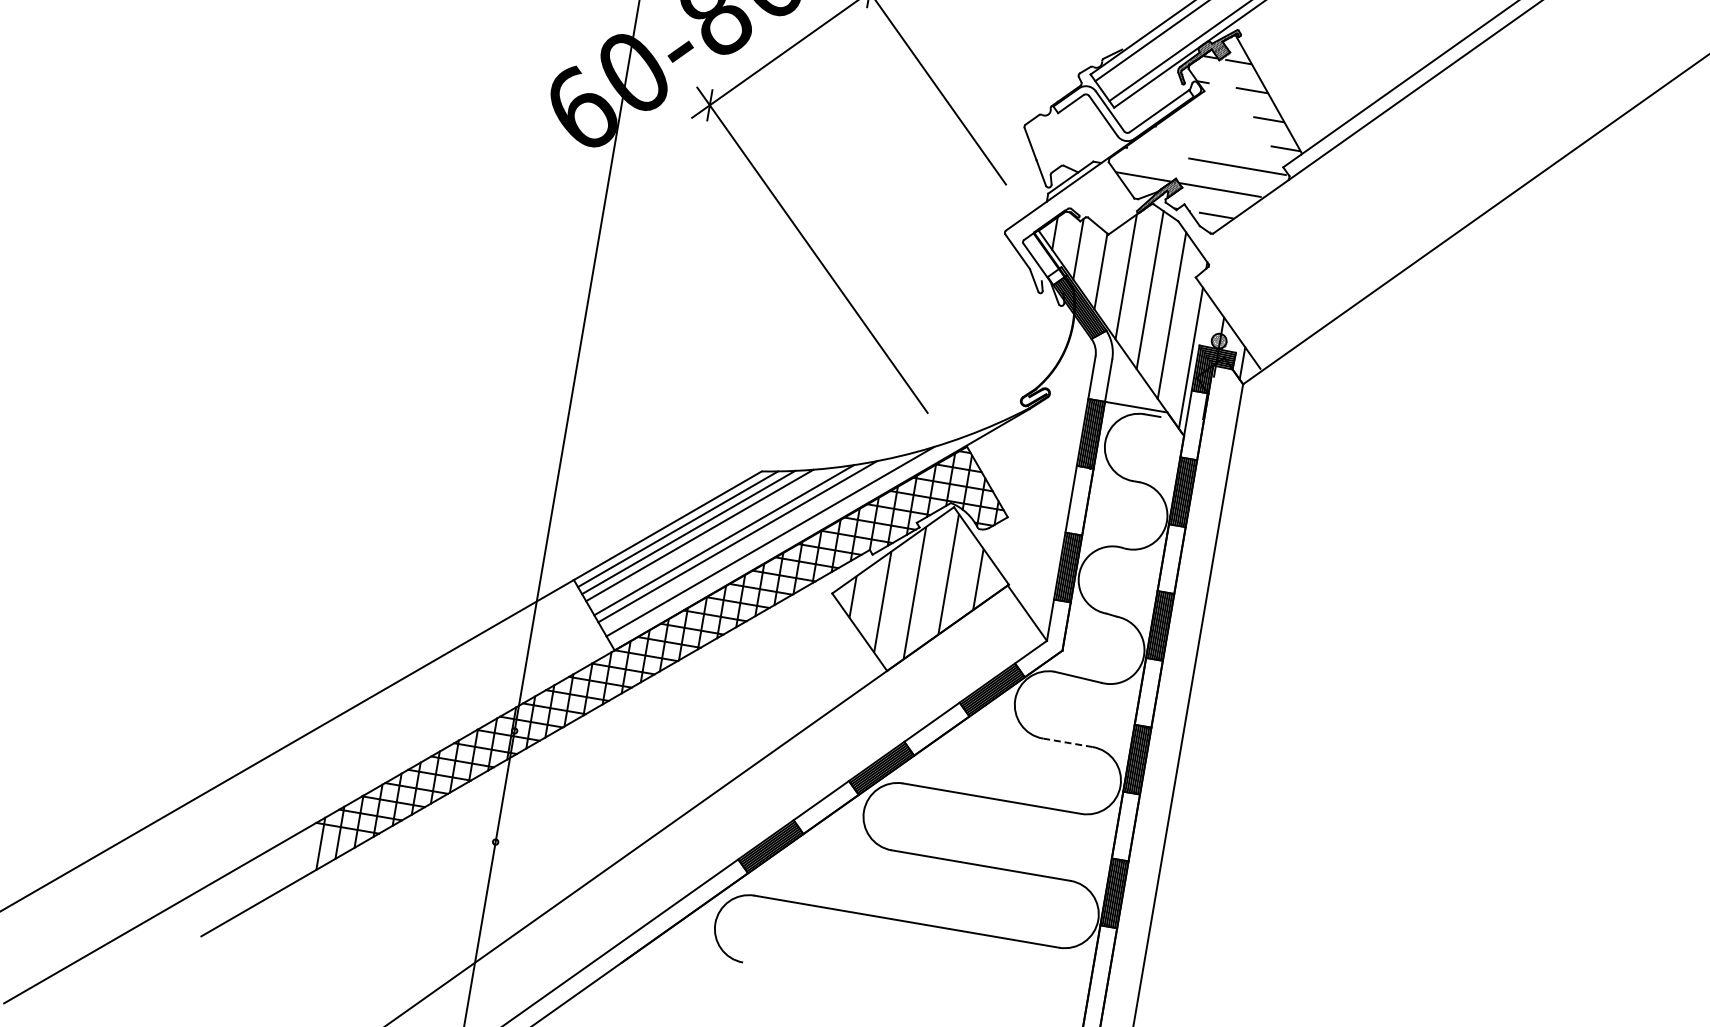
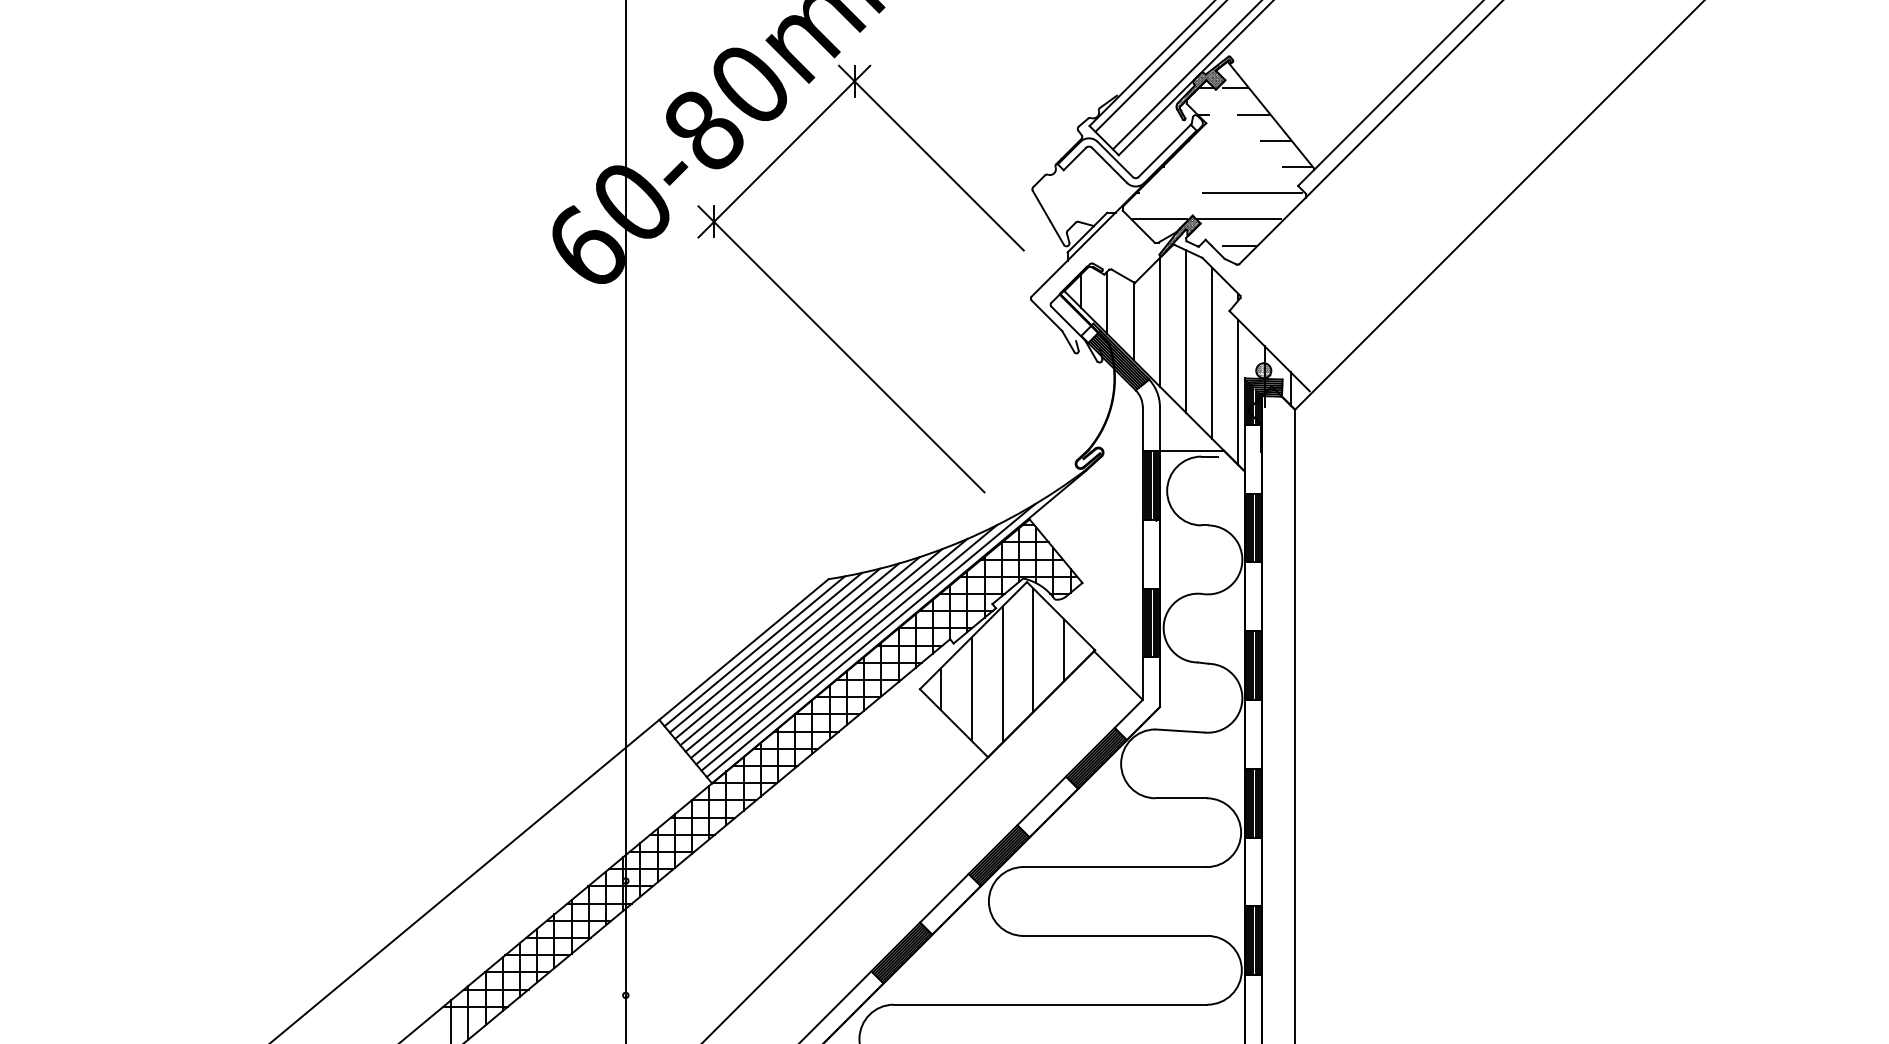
line: (792, 537) -> (870, 640), added
line: (711, 538) -> (789, 654), added
line: (752, 542) -> (831, 651), added
line: (1068, 743) -> (1181, 798), dashed -> solid

